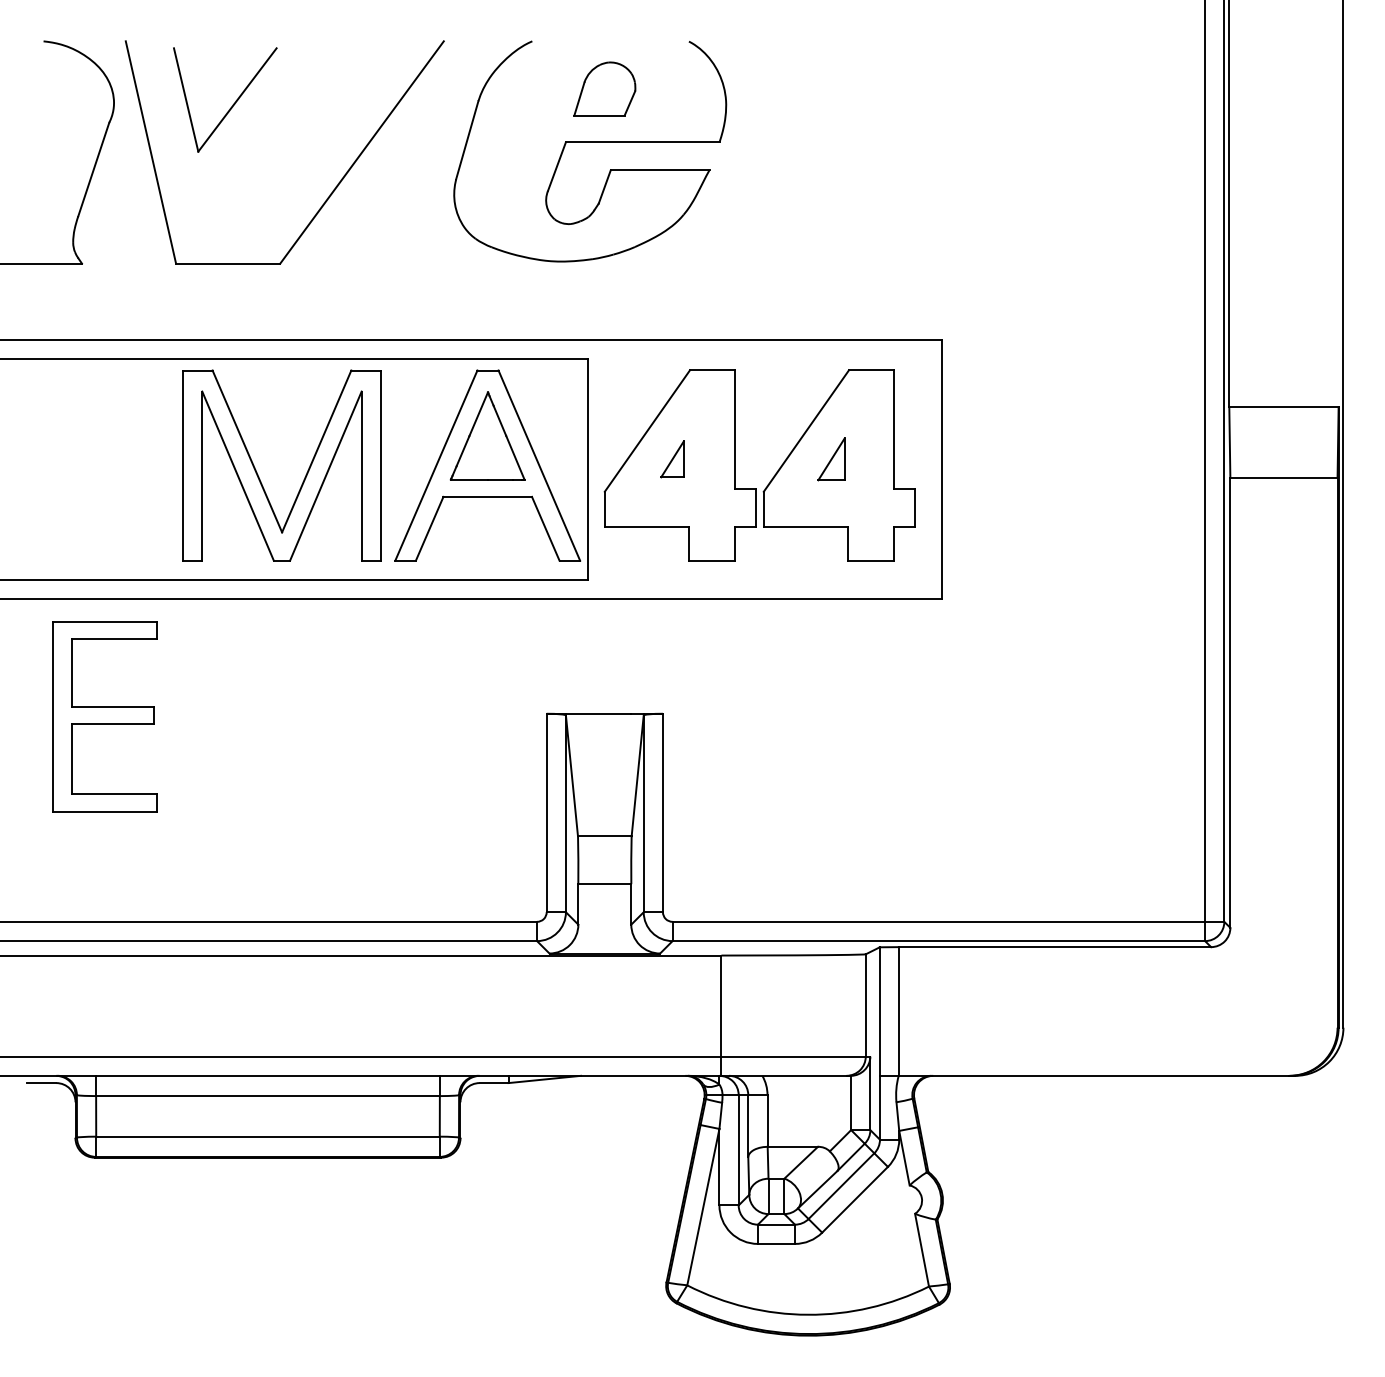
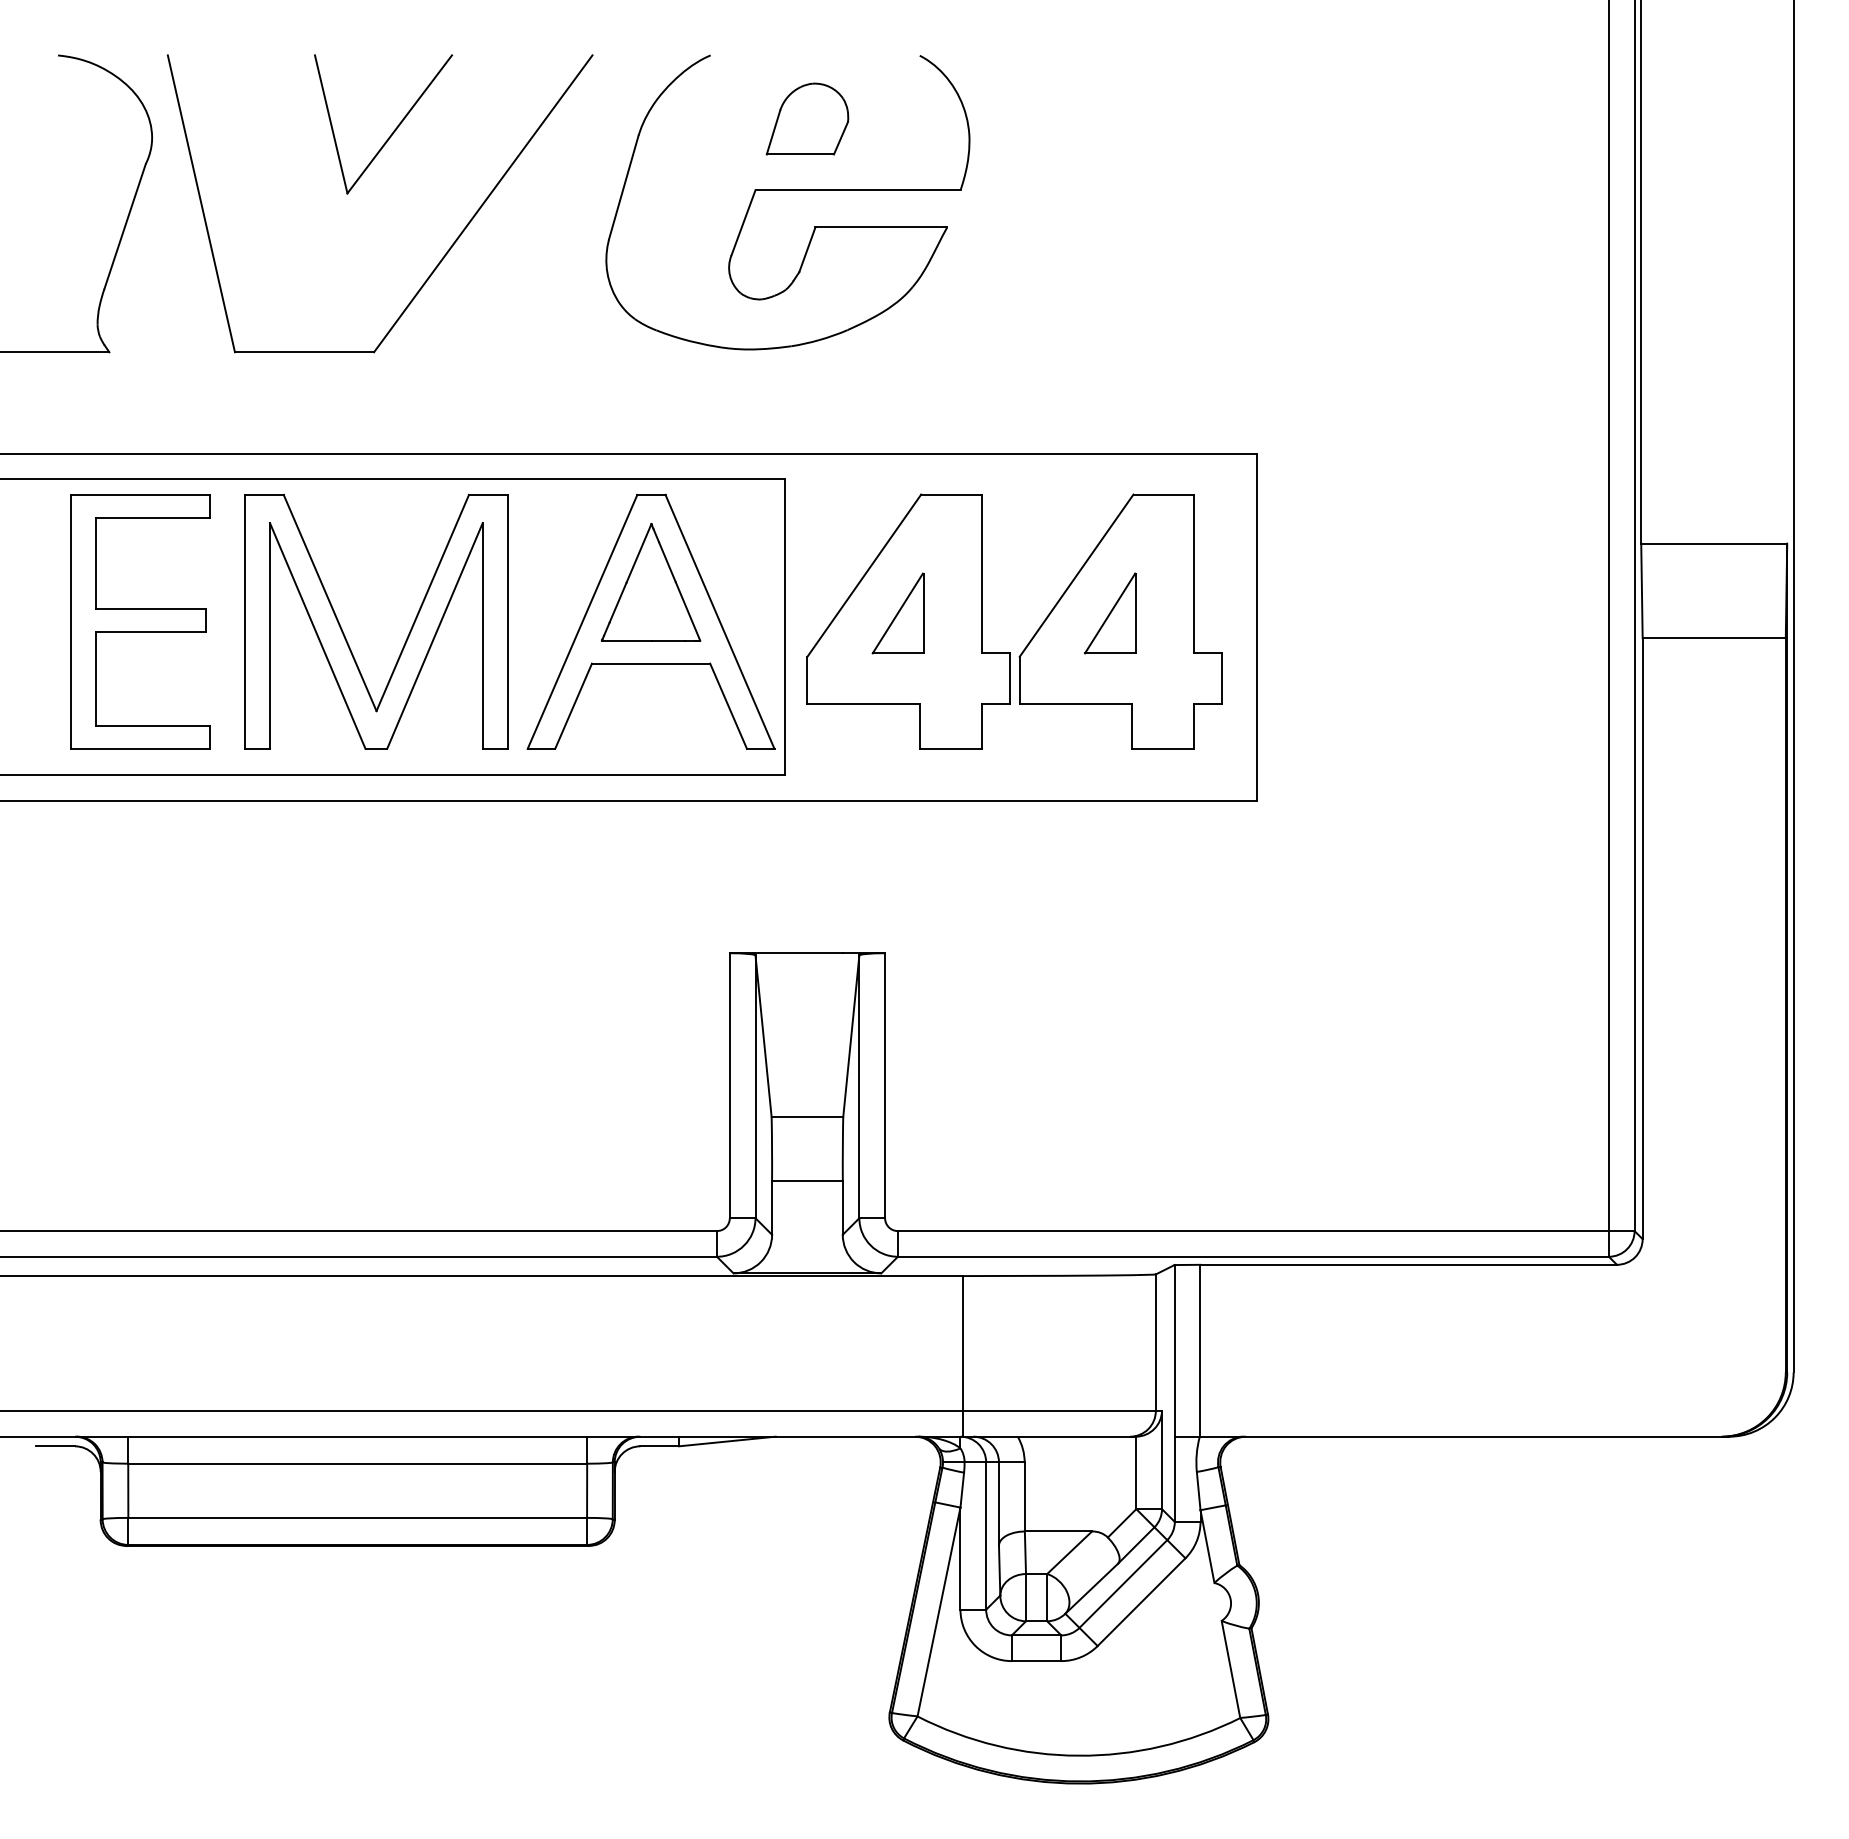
part: (232, 104) -> (393, 130), moved
part: (672, 459) -> (897, 613), size x1.67
part: (831, 459) -> (1110, 613), size x1.43
part: (104, 716) -> (139, 621), moved

